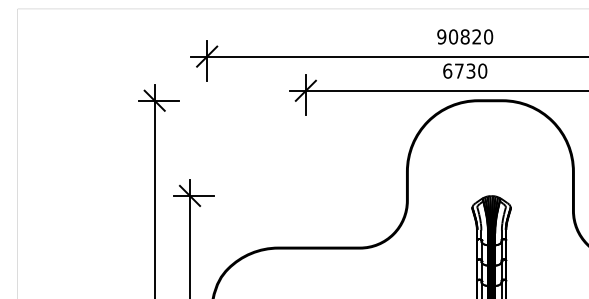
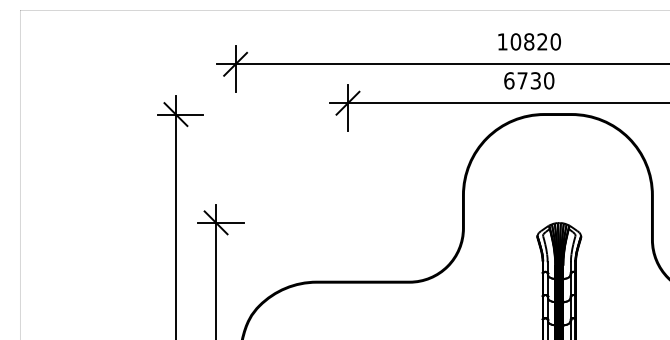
text: (441, 36) -> (502, 41), 90820 -> 10820

